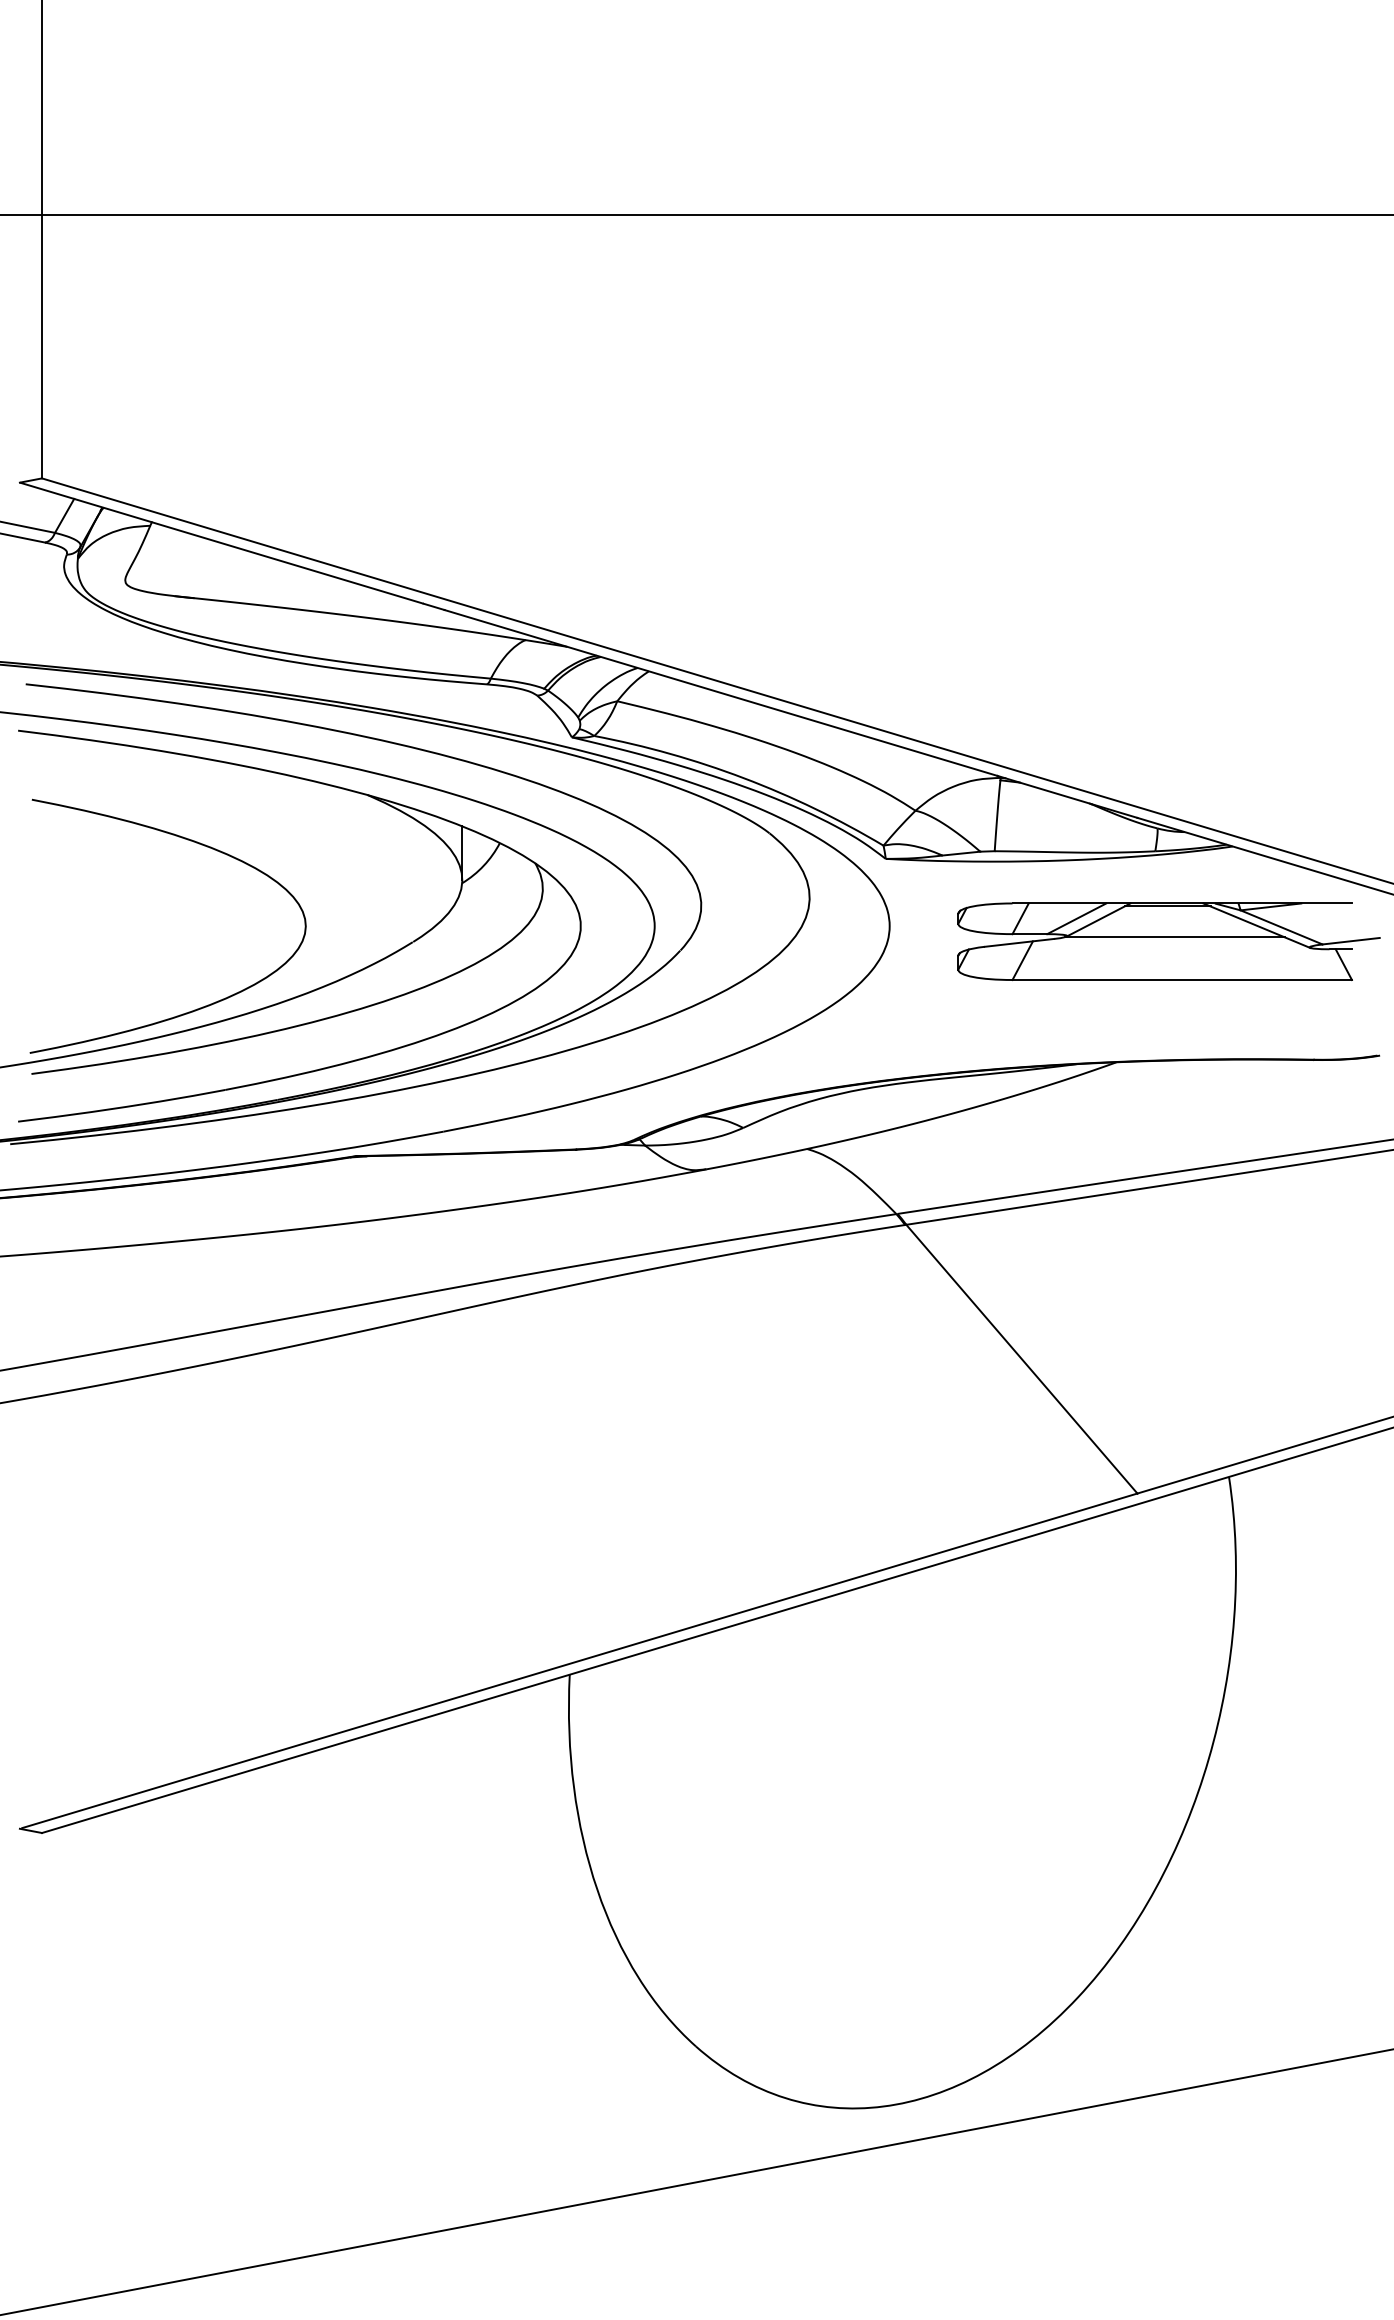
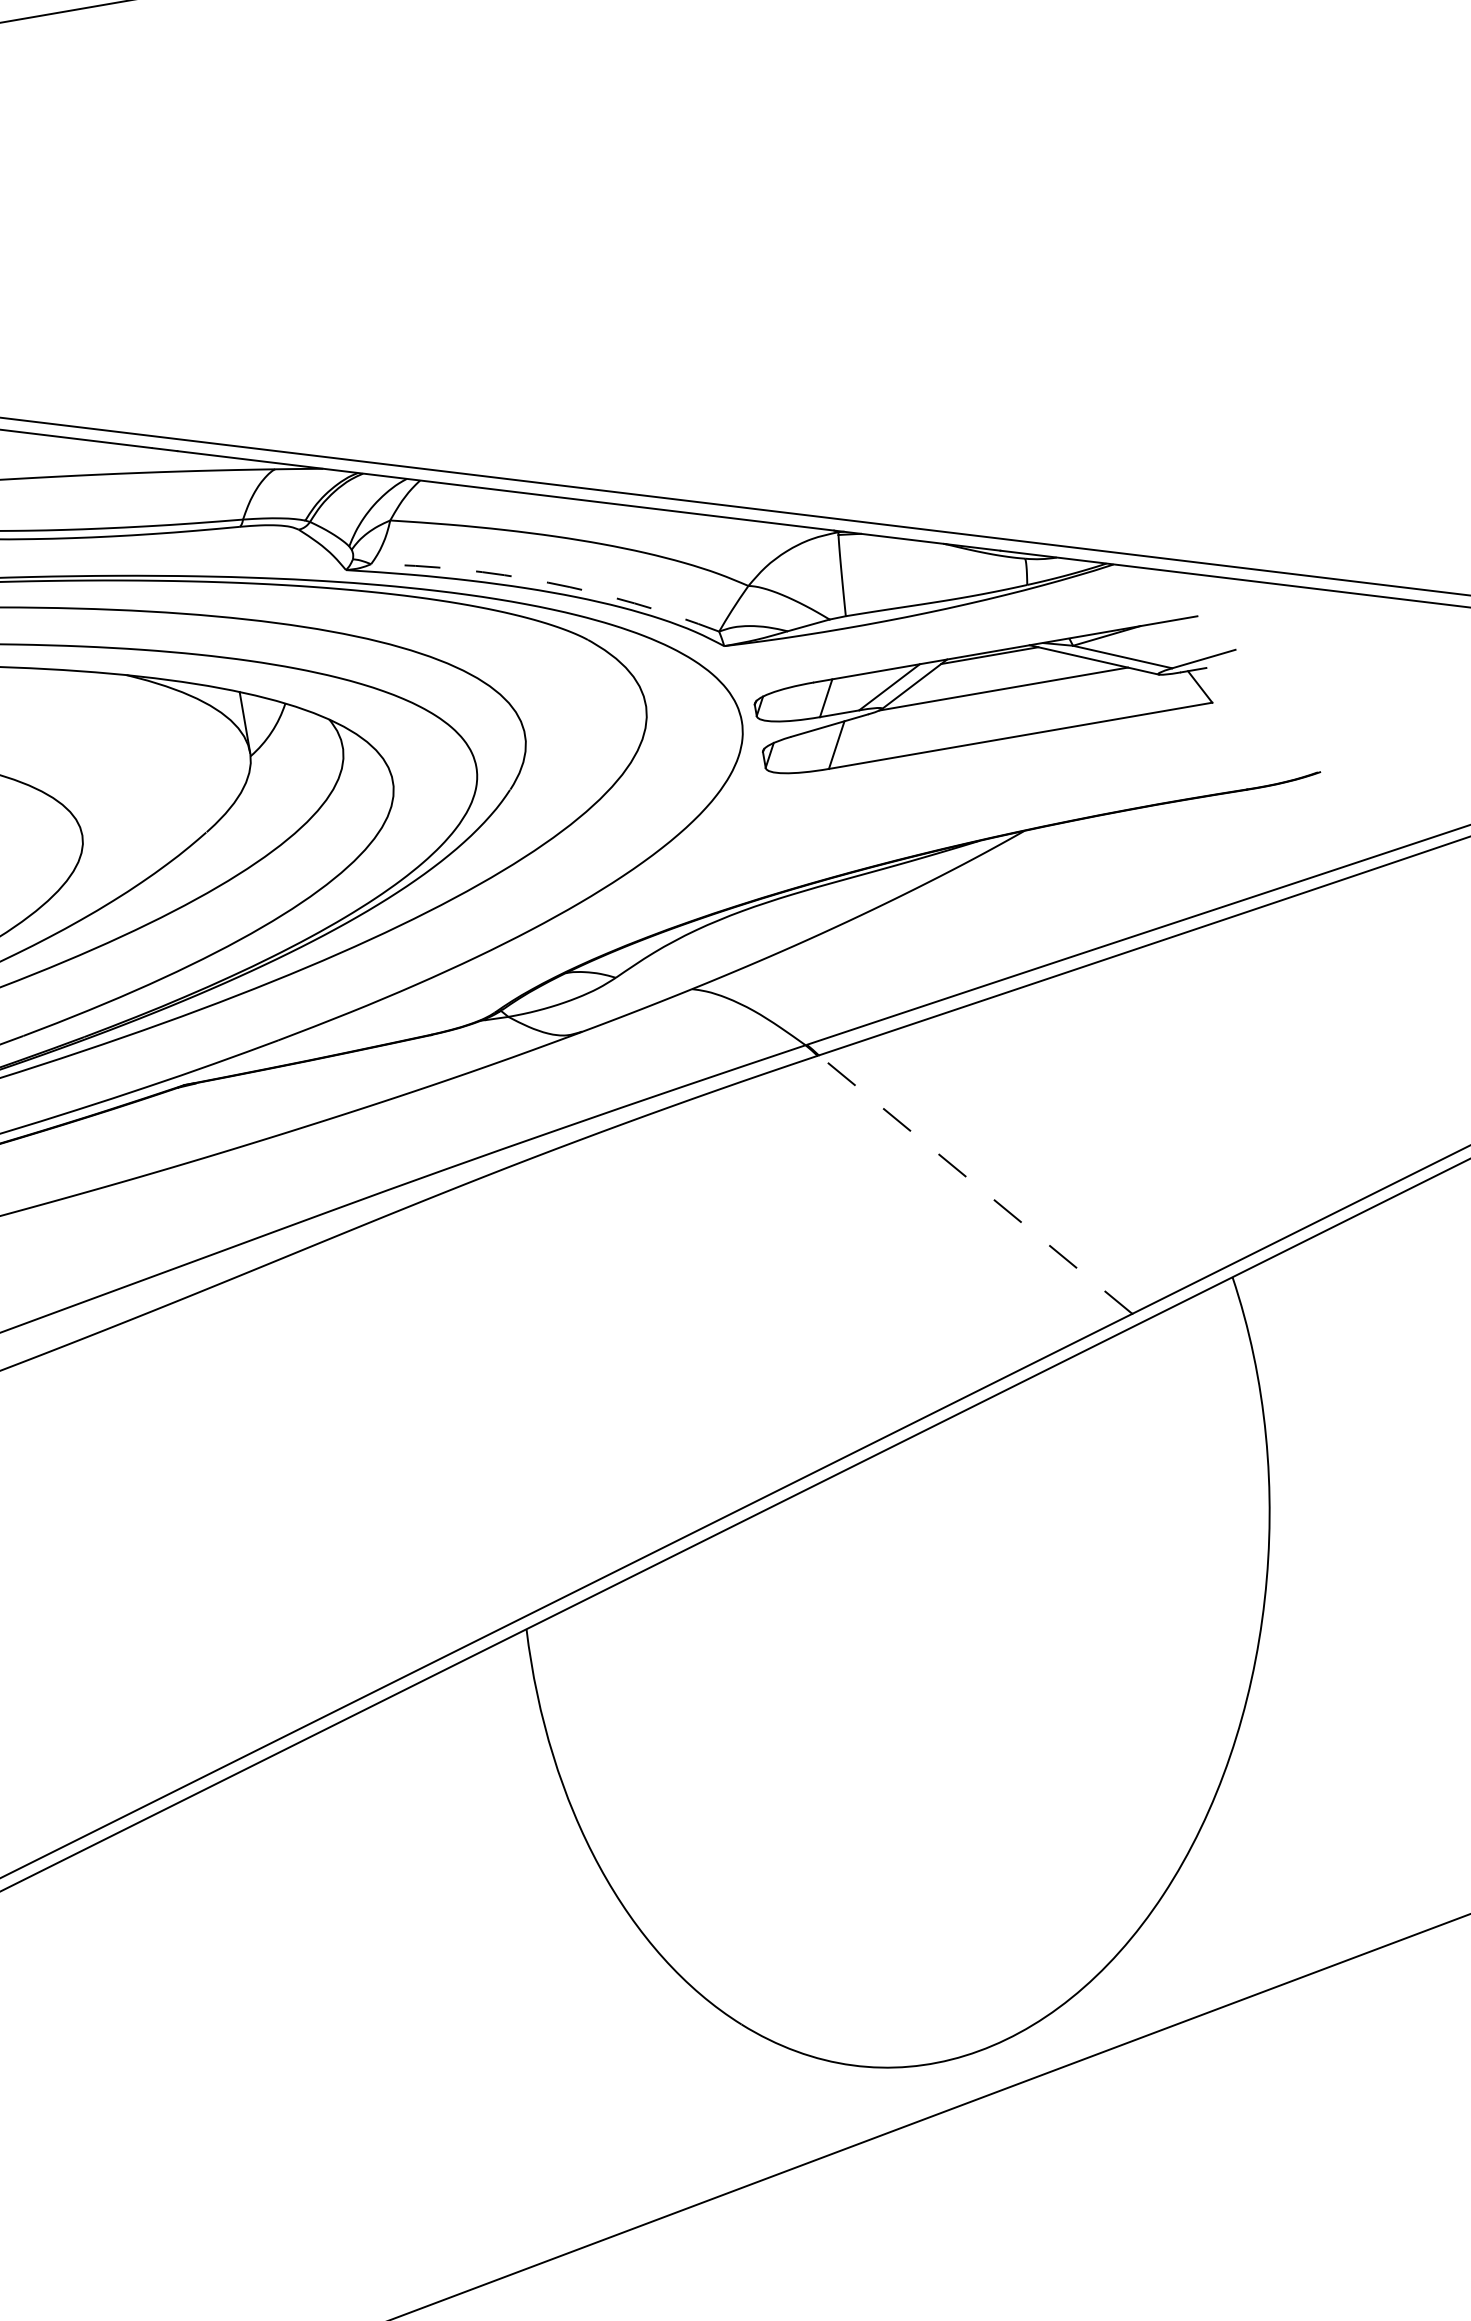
arc: (743, 778) -> (547, 583), solid -> dashed
part: (1168, 941) -> (997, 695), moved
line: (1021, 1358) -> (975, 1183), solid -> dashed

